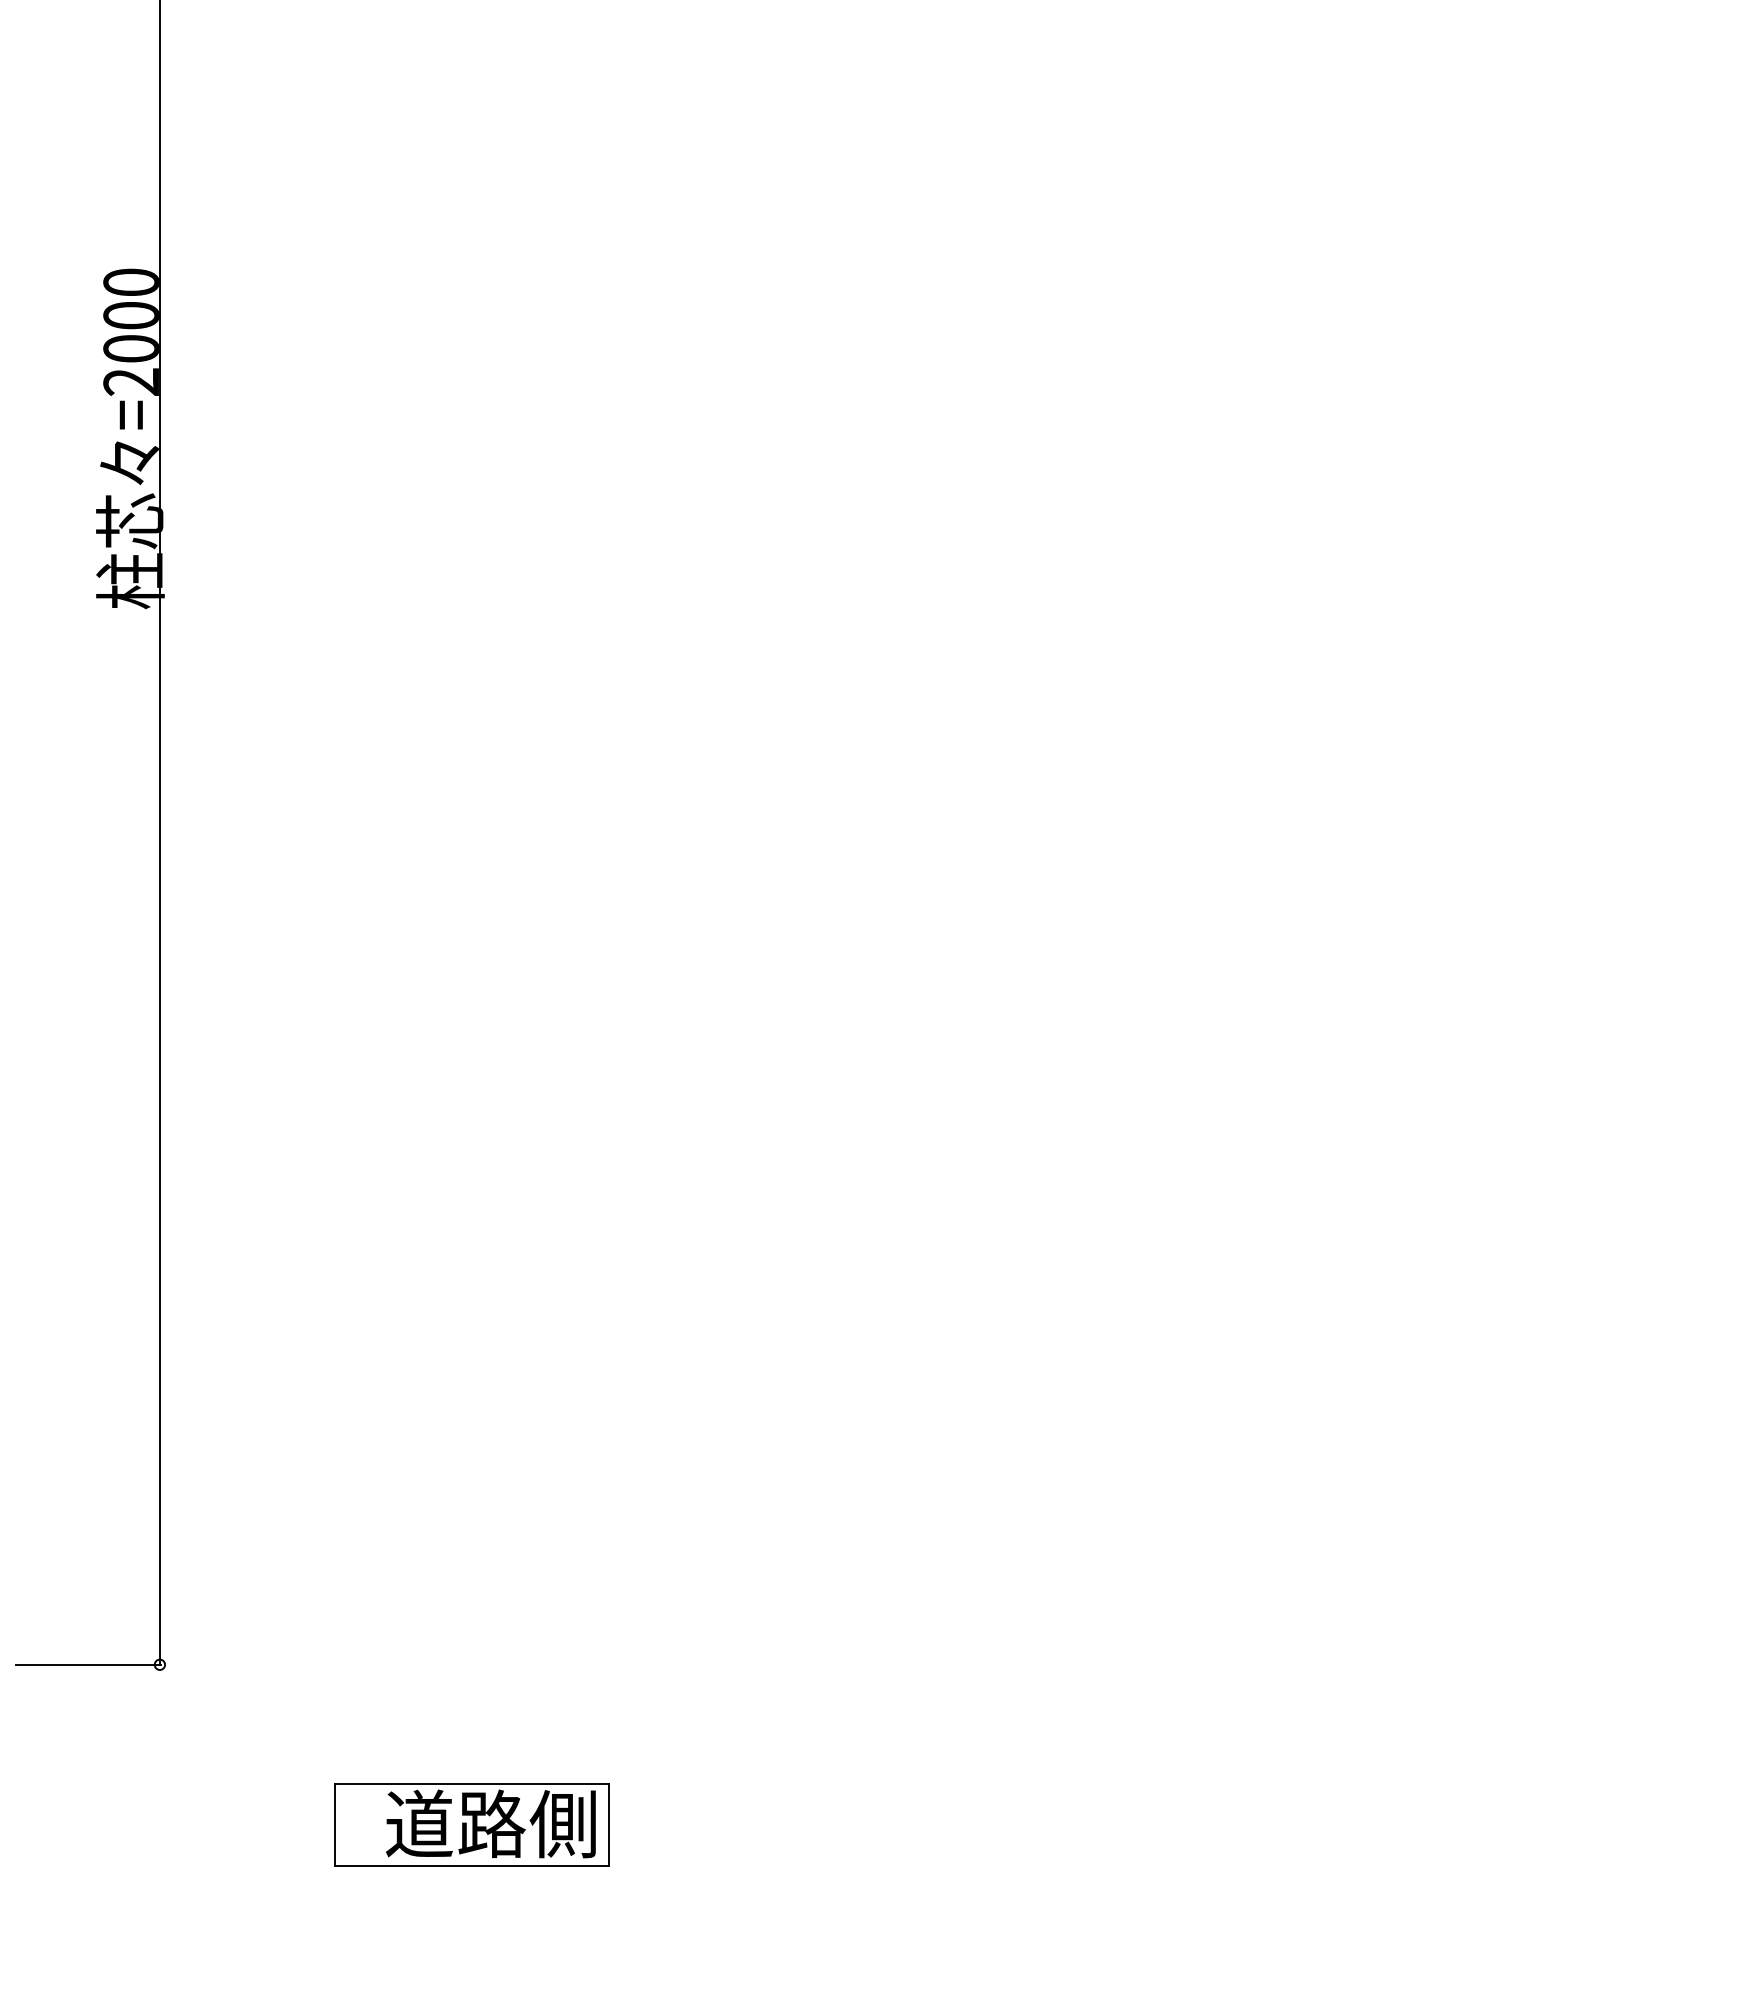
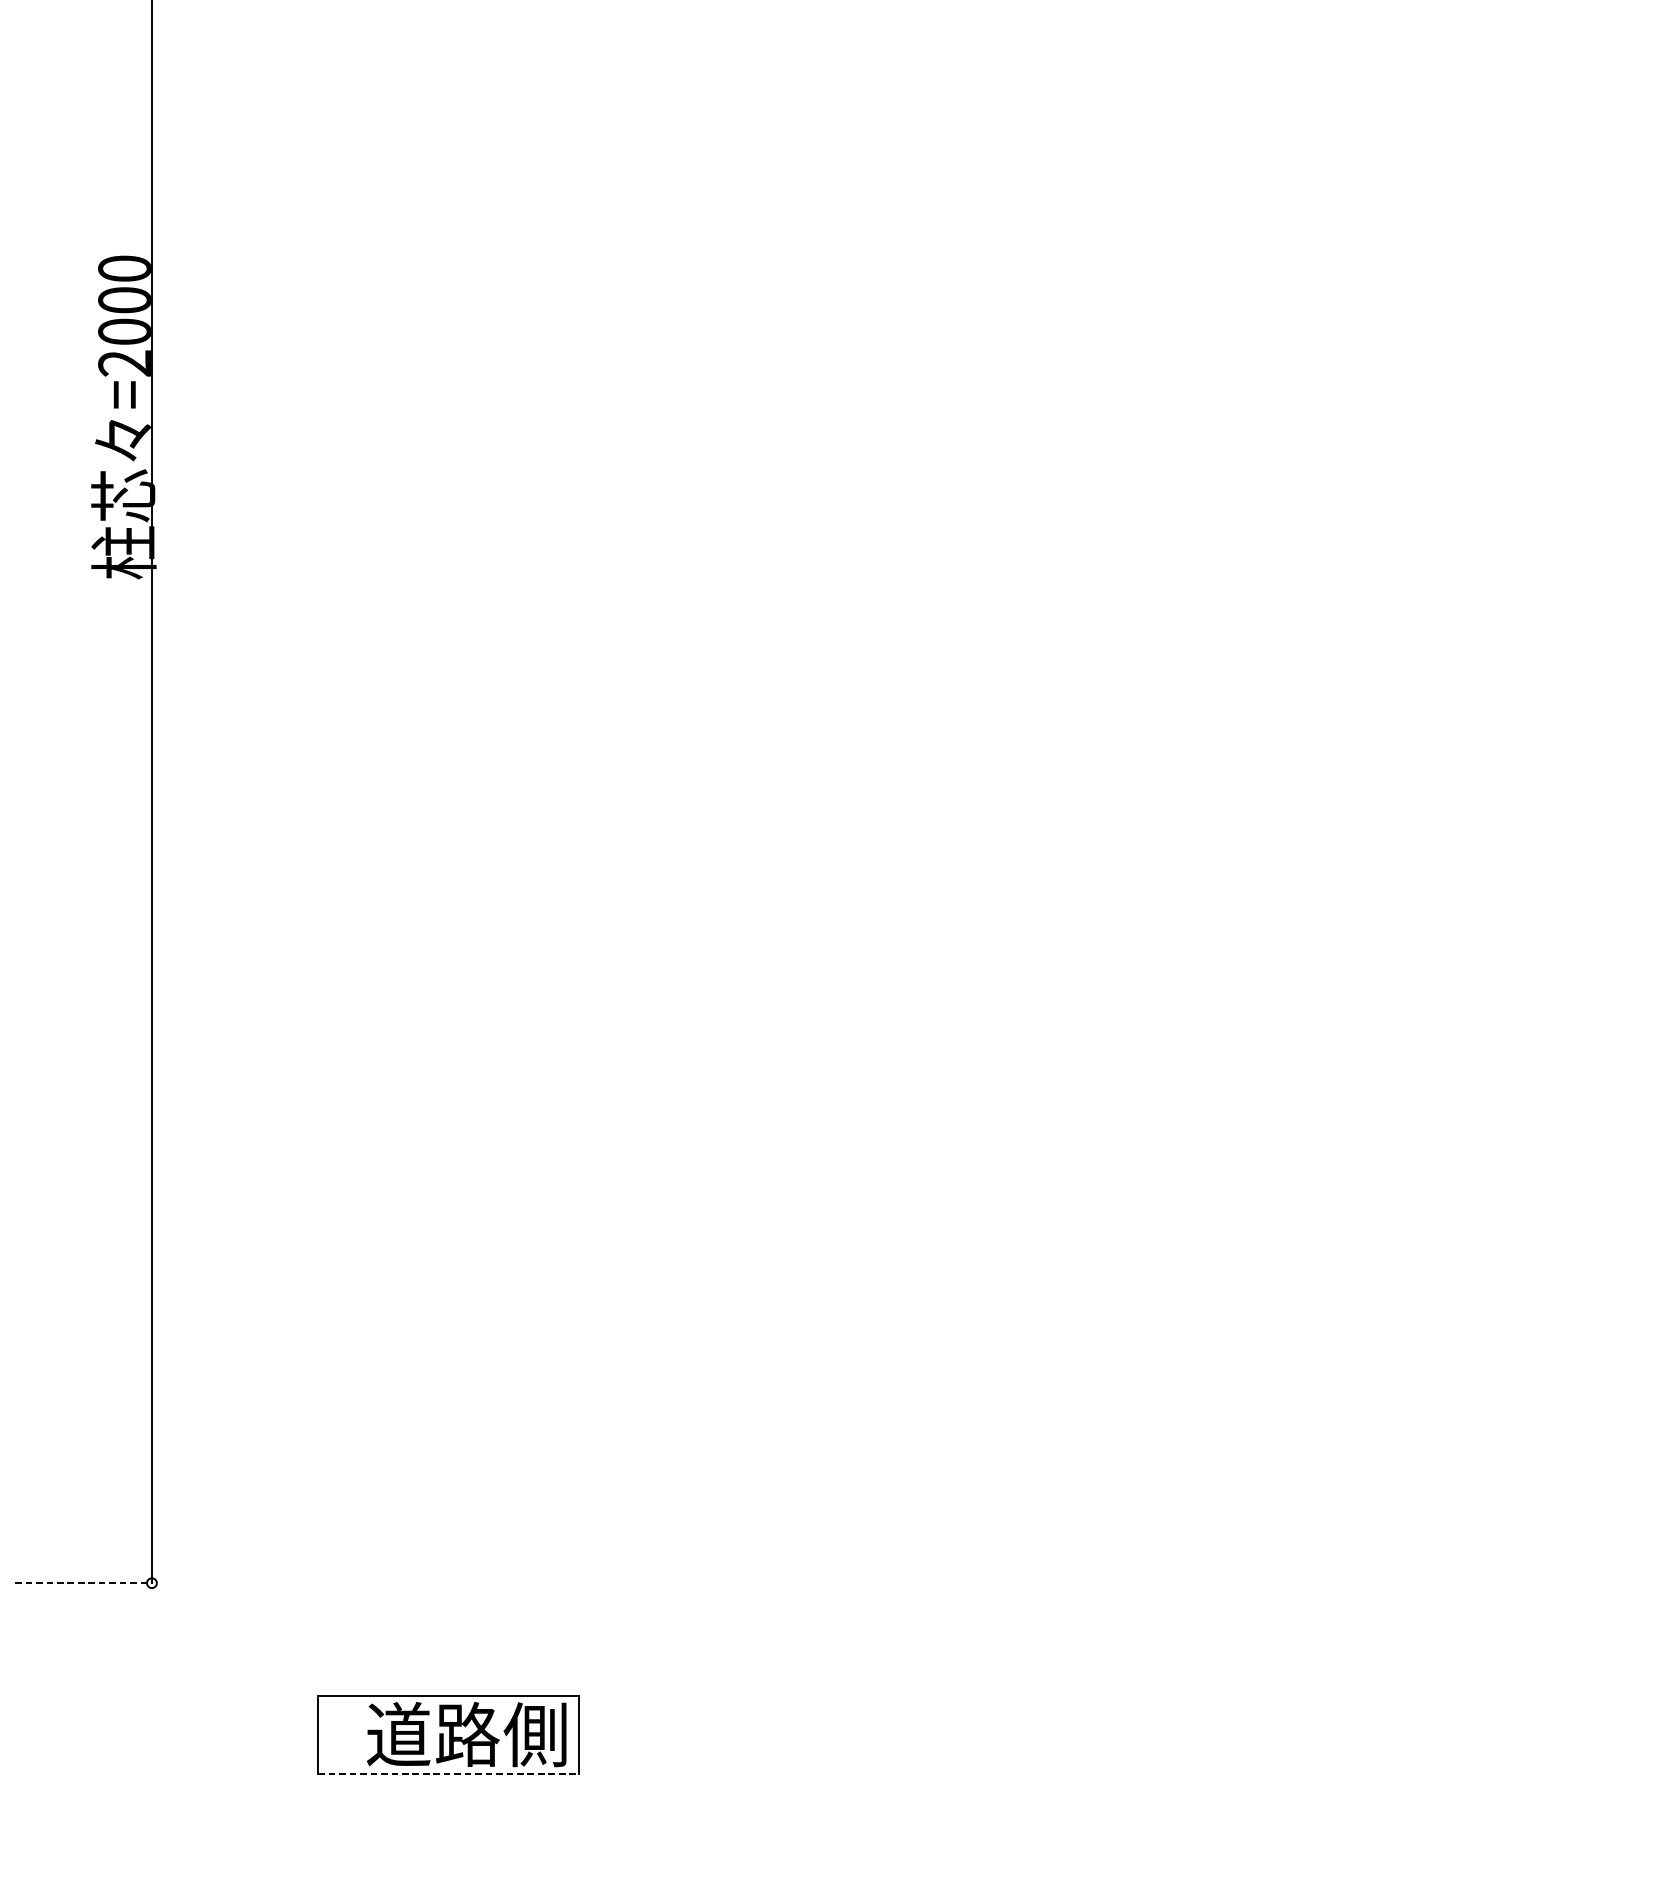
line: (88, 1664) -> (84, 1582), solid -> dashed
line: (471, 1865) -> (448, 1774), solid -> dashed

